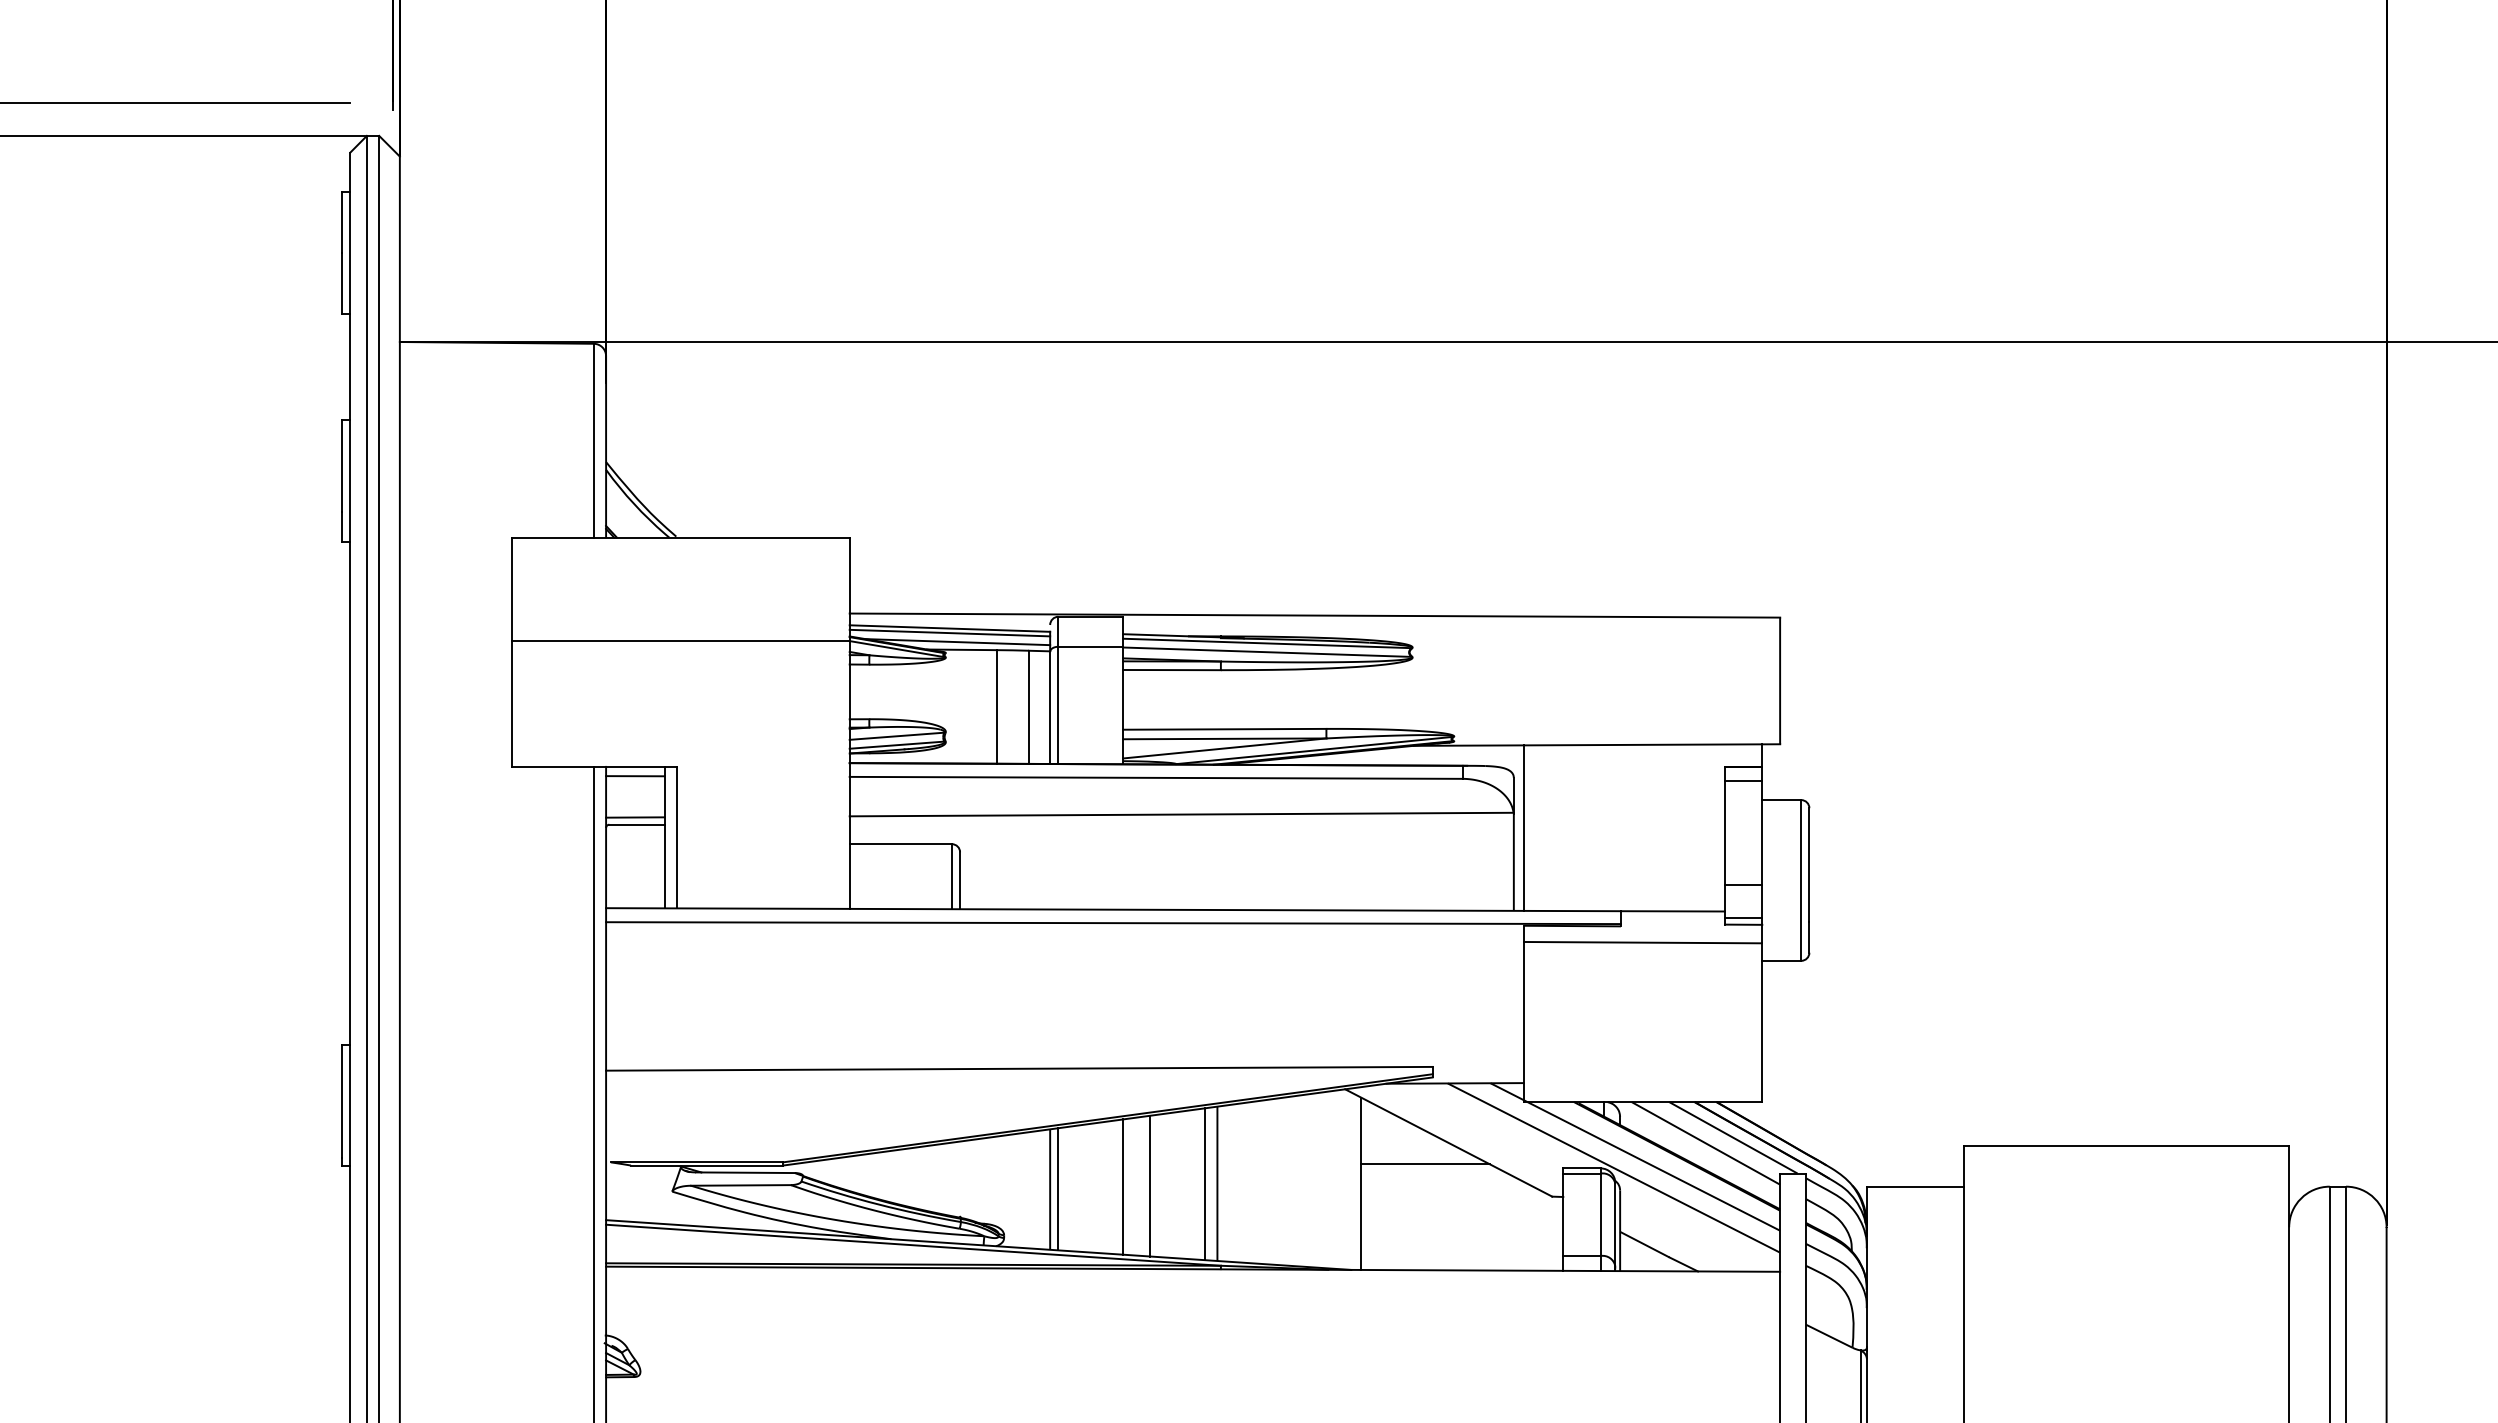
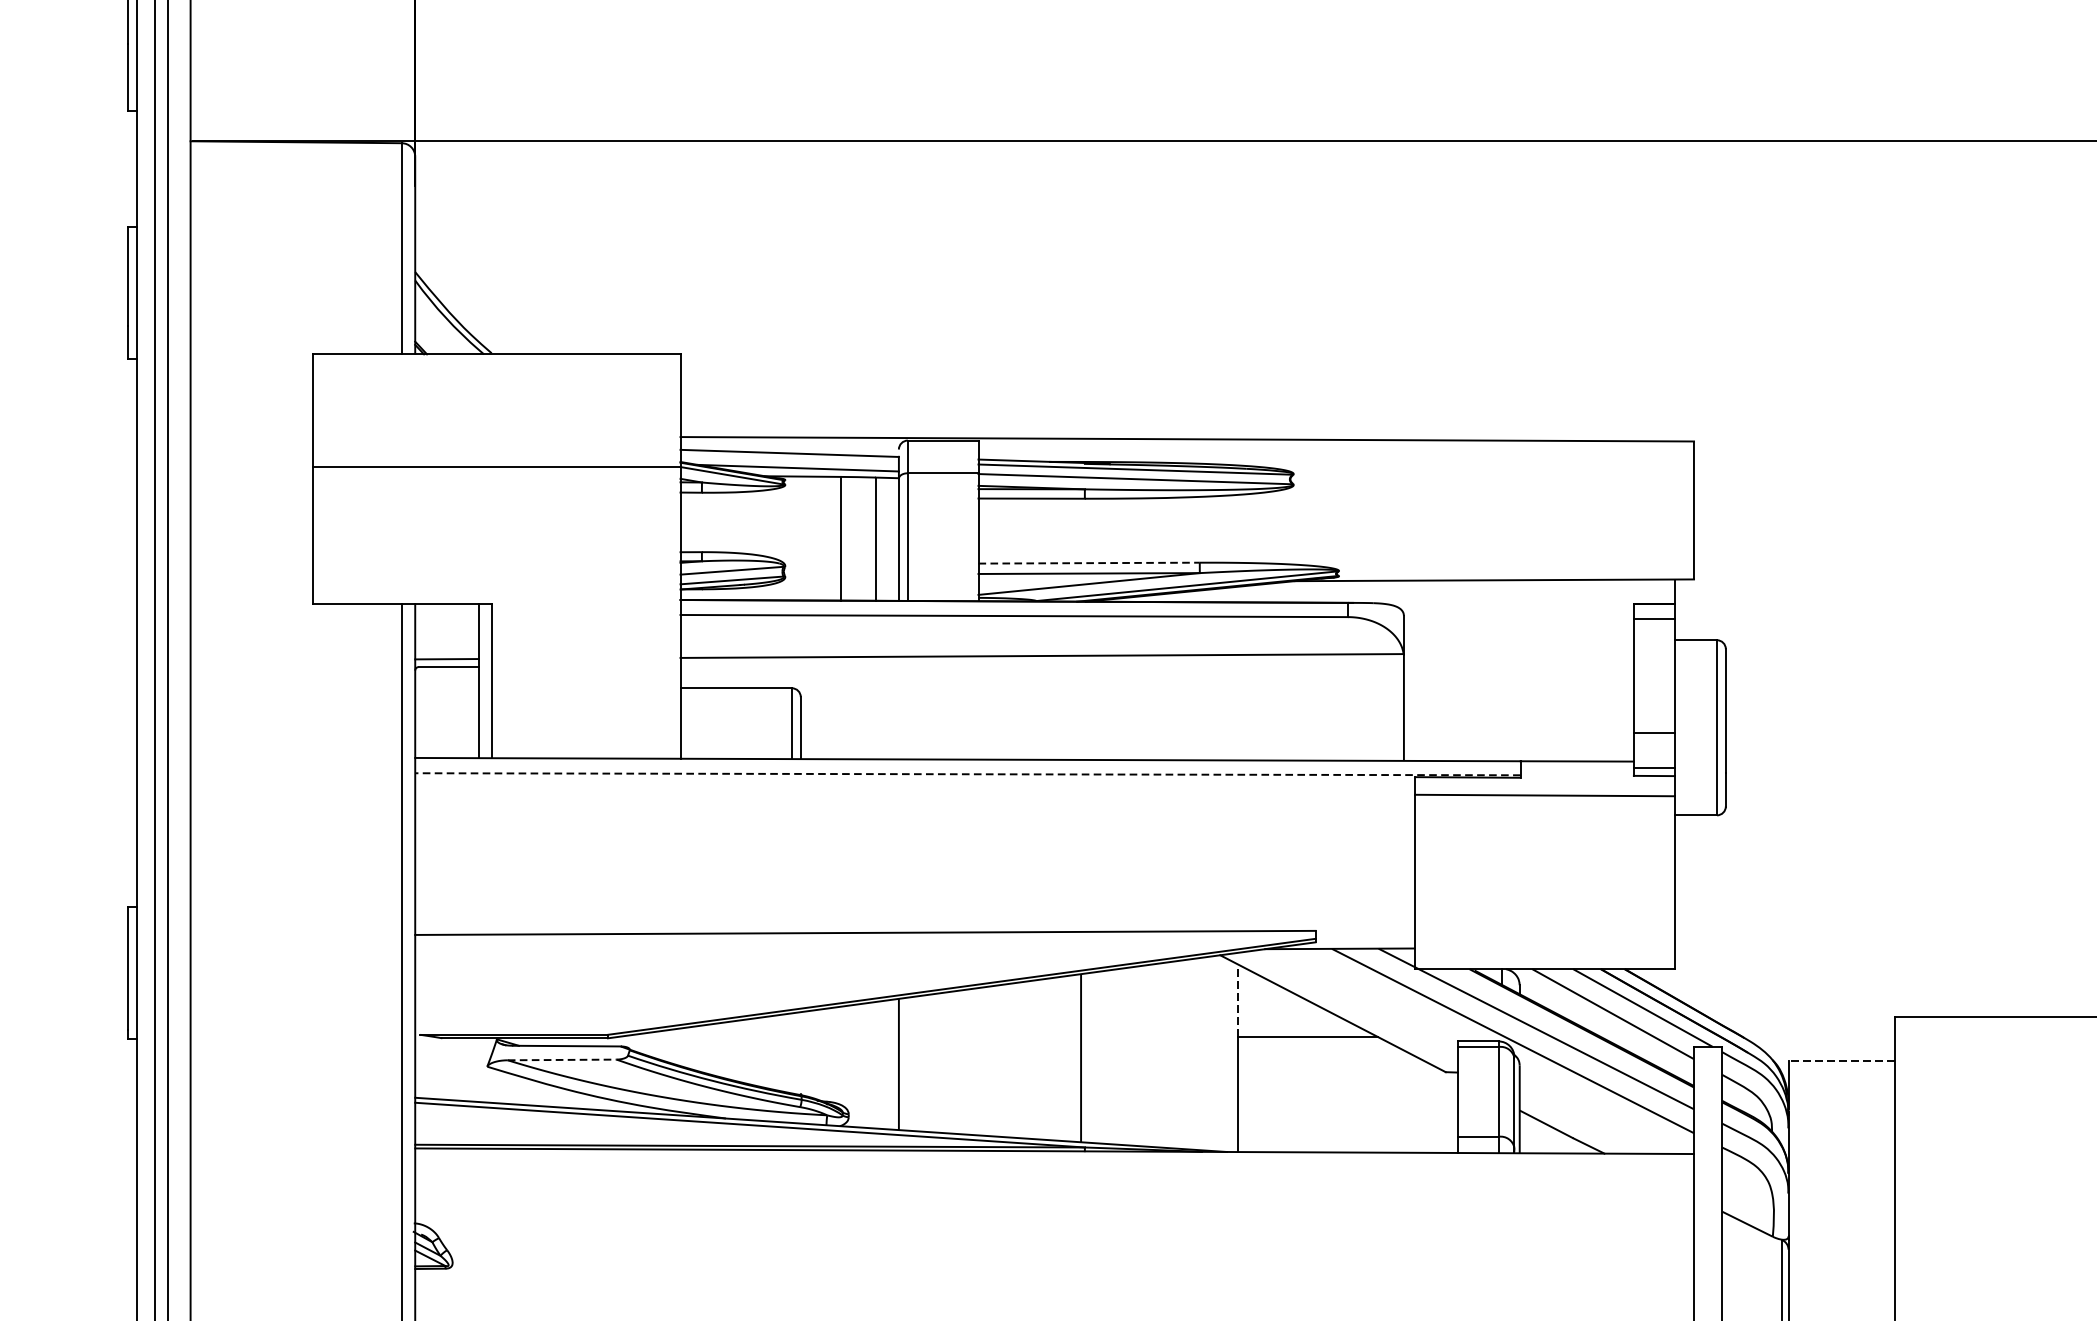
line: (949, 632) -> (789, 457), removed
line: (1224, 729) -> (1088, 563), solid -> dashed
line: (635, 776) -> (447, 614), removed
line: (1523, 827) -> (1414, 670), removed
line: (1113, 923) -> (967, 774), solid -> dashed
line: (1361, 1130) -> (1238, 1000), solid -> dashed
line: (1204, 1184) -> (1067, 1058), removed
line: (741, 1185) -> (562, 1060), solid -> dashed
line: (1150, 1185) -> (1008, 1060), removed
line: (1123, 1186) -> (978, 1061), removed
line: (1915, 1186) -> (1841, 1061), solid -> dashed
line: (1058, 1189) -> (907, 1064), removed

